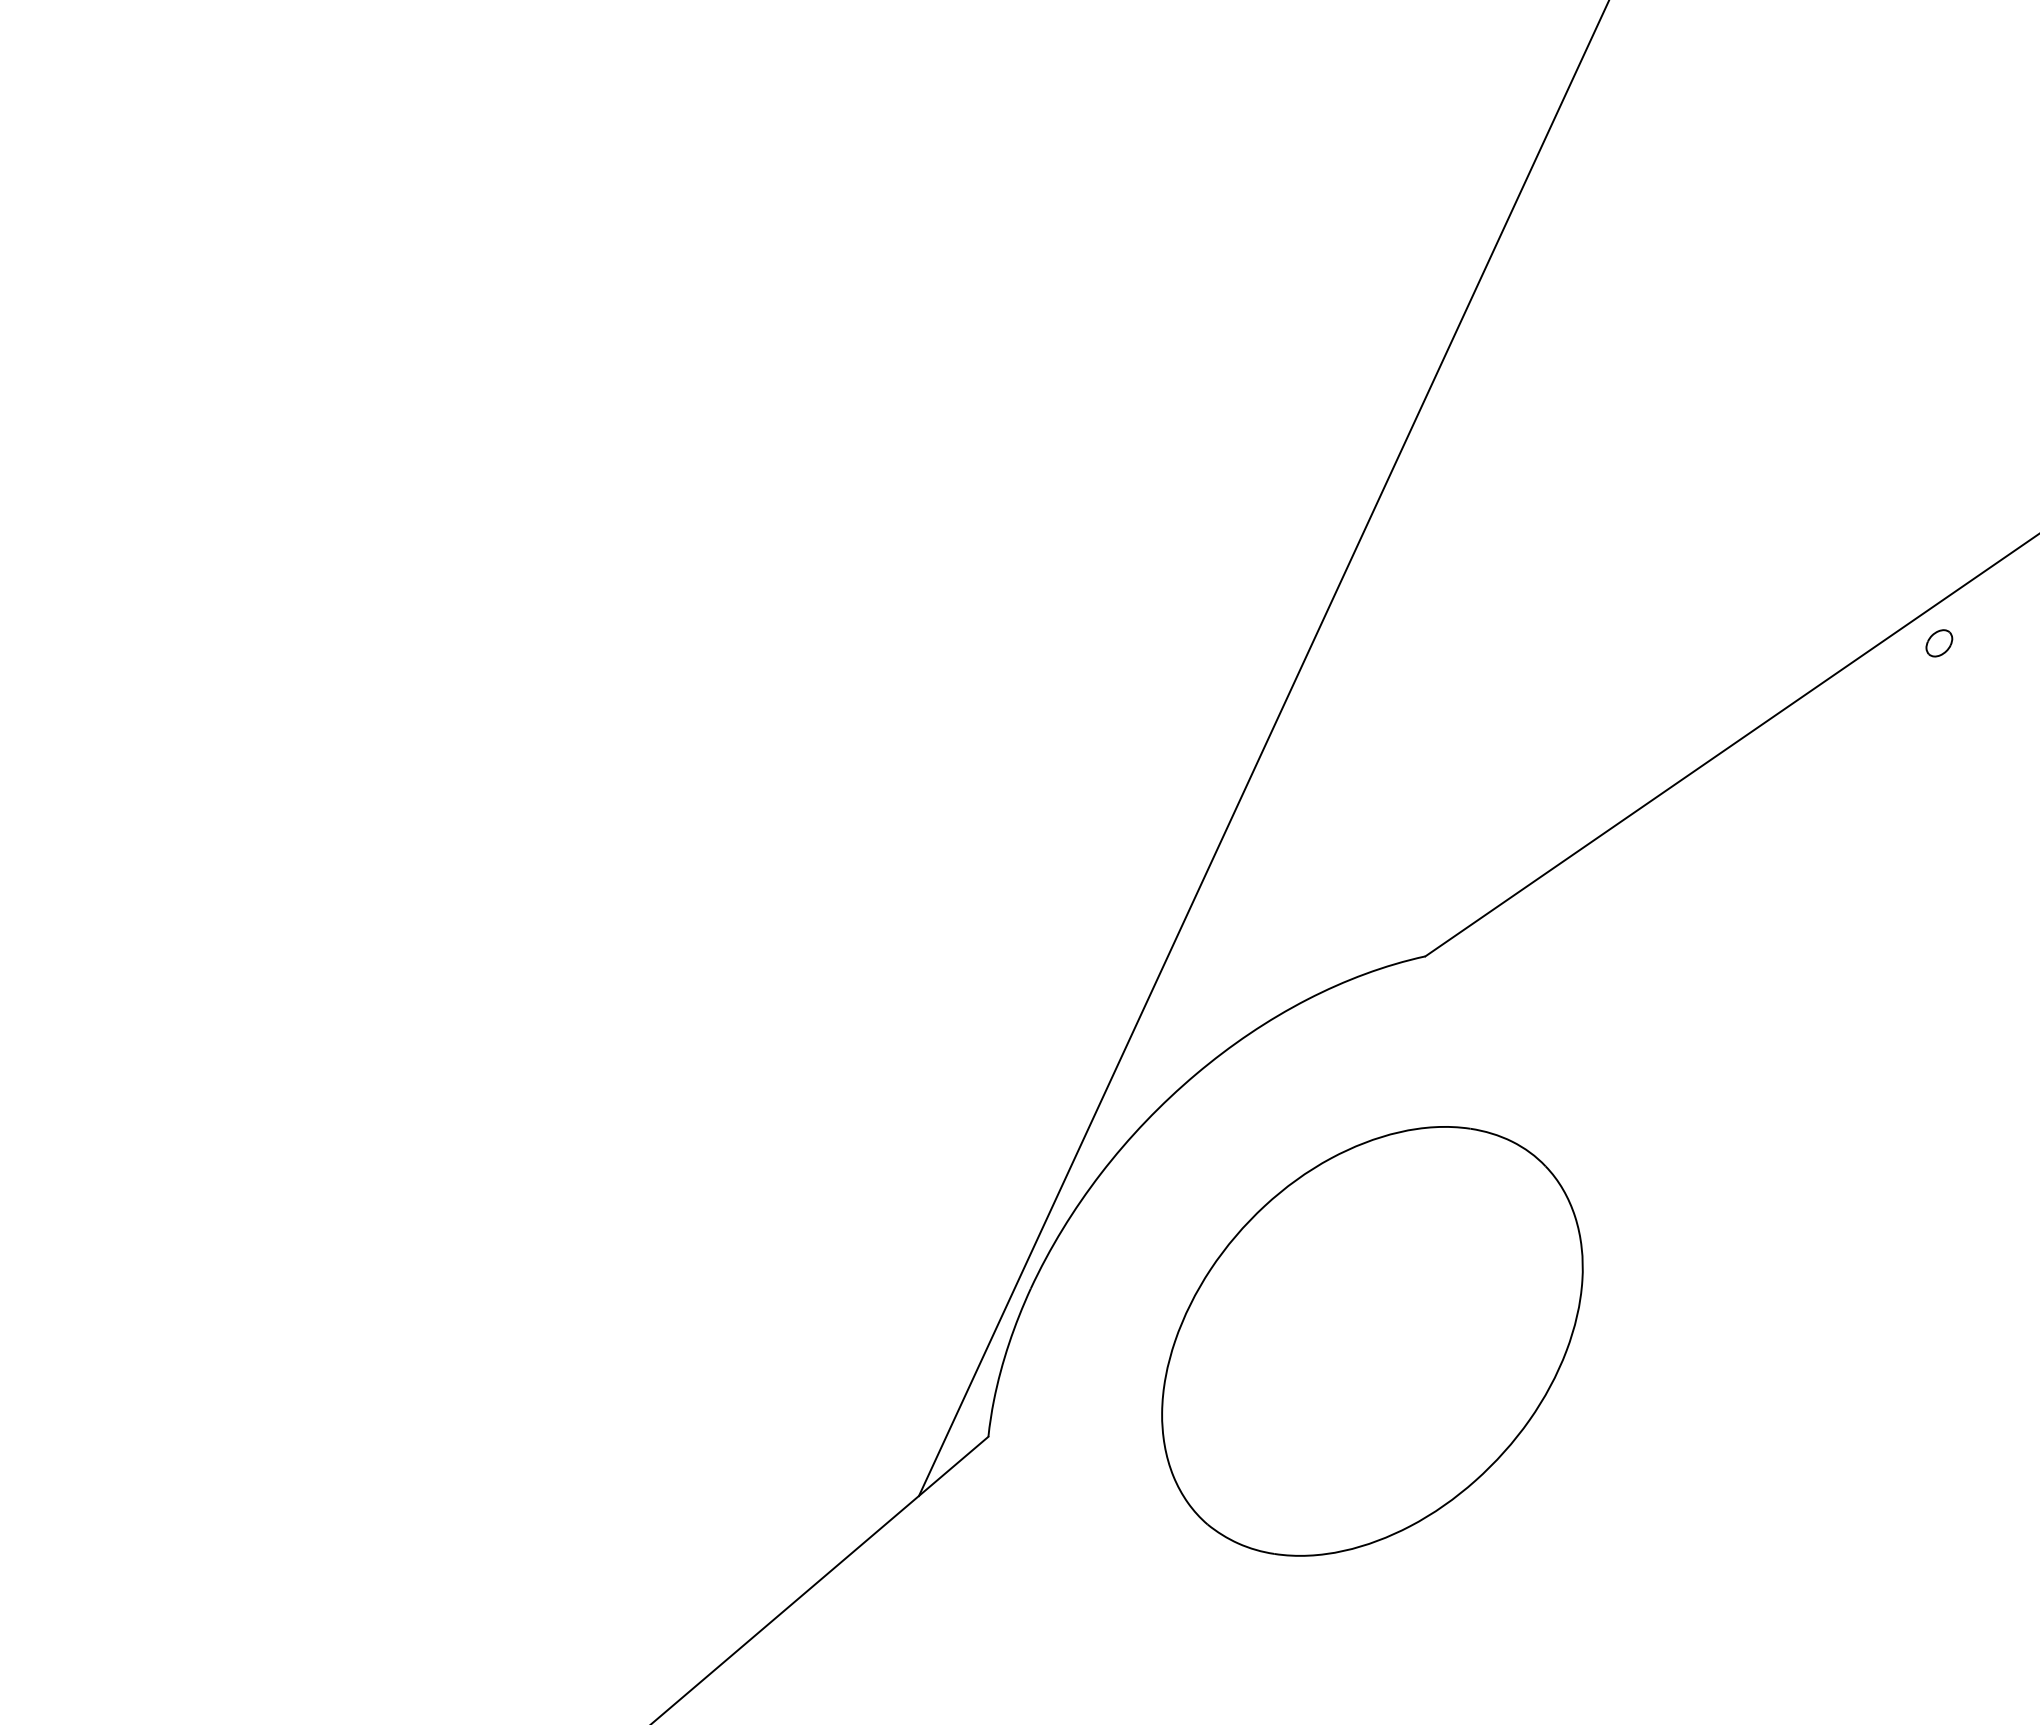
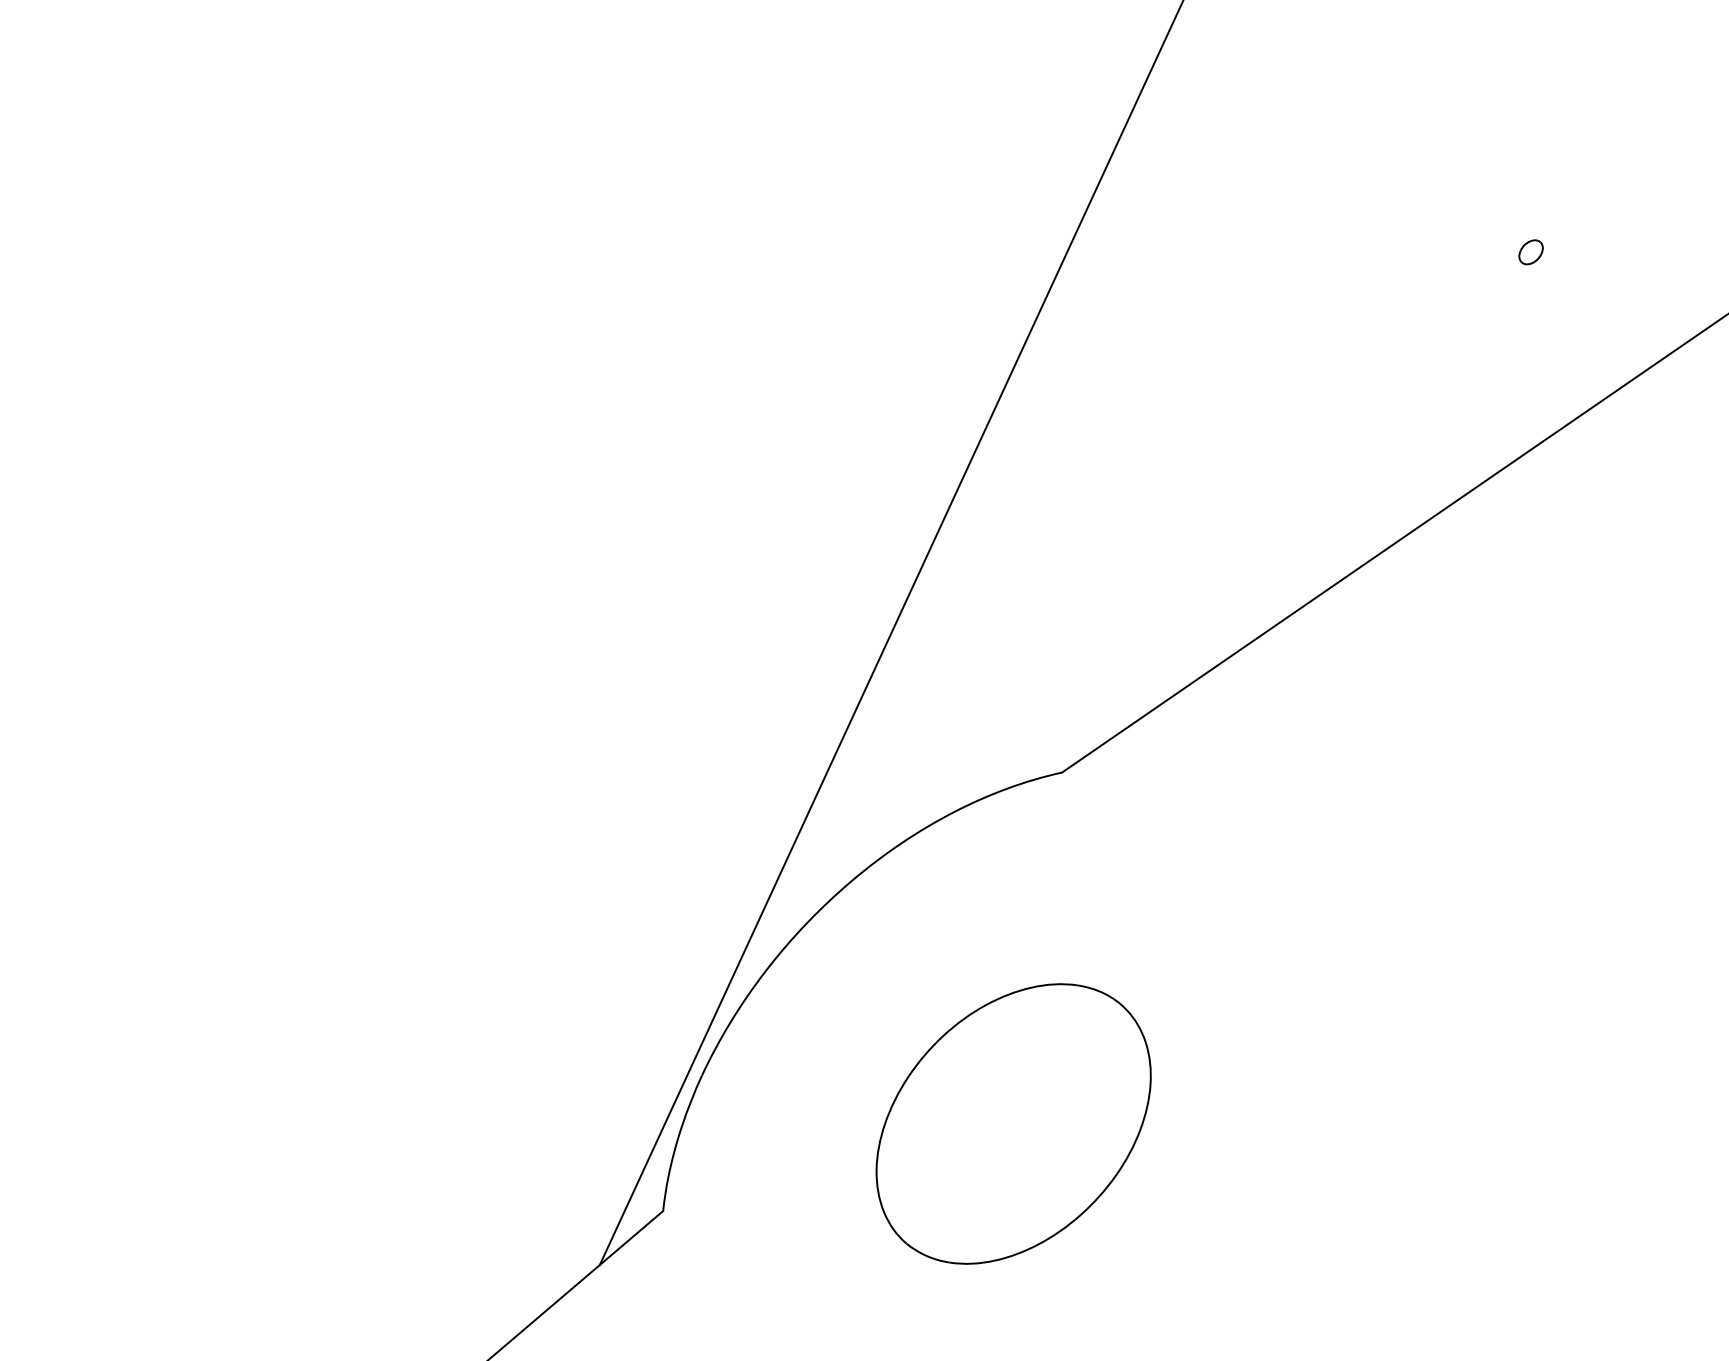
part: (1939, 643) -> (1531, 252), moved
part: (1372, 1341) -> (1013, 1124), size x0.71

